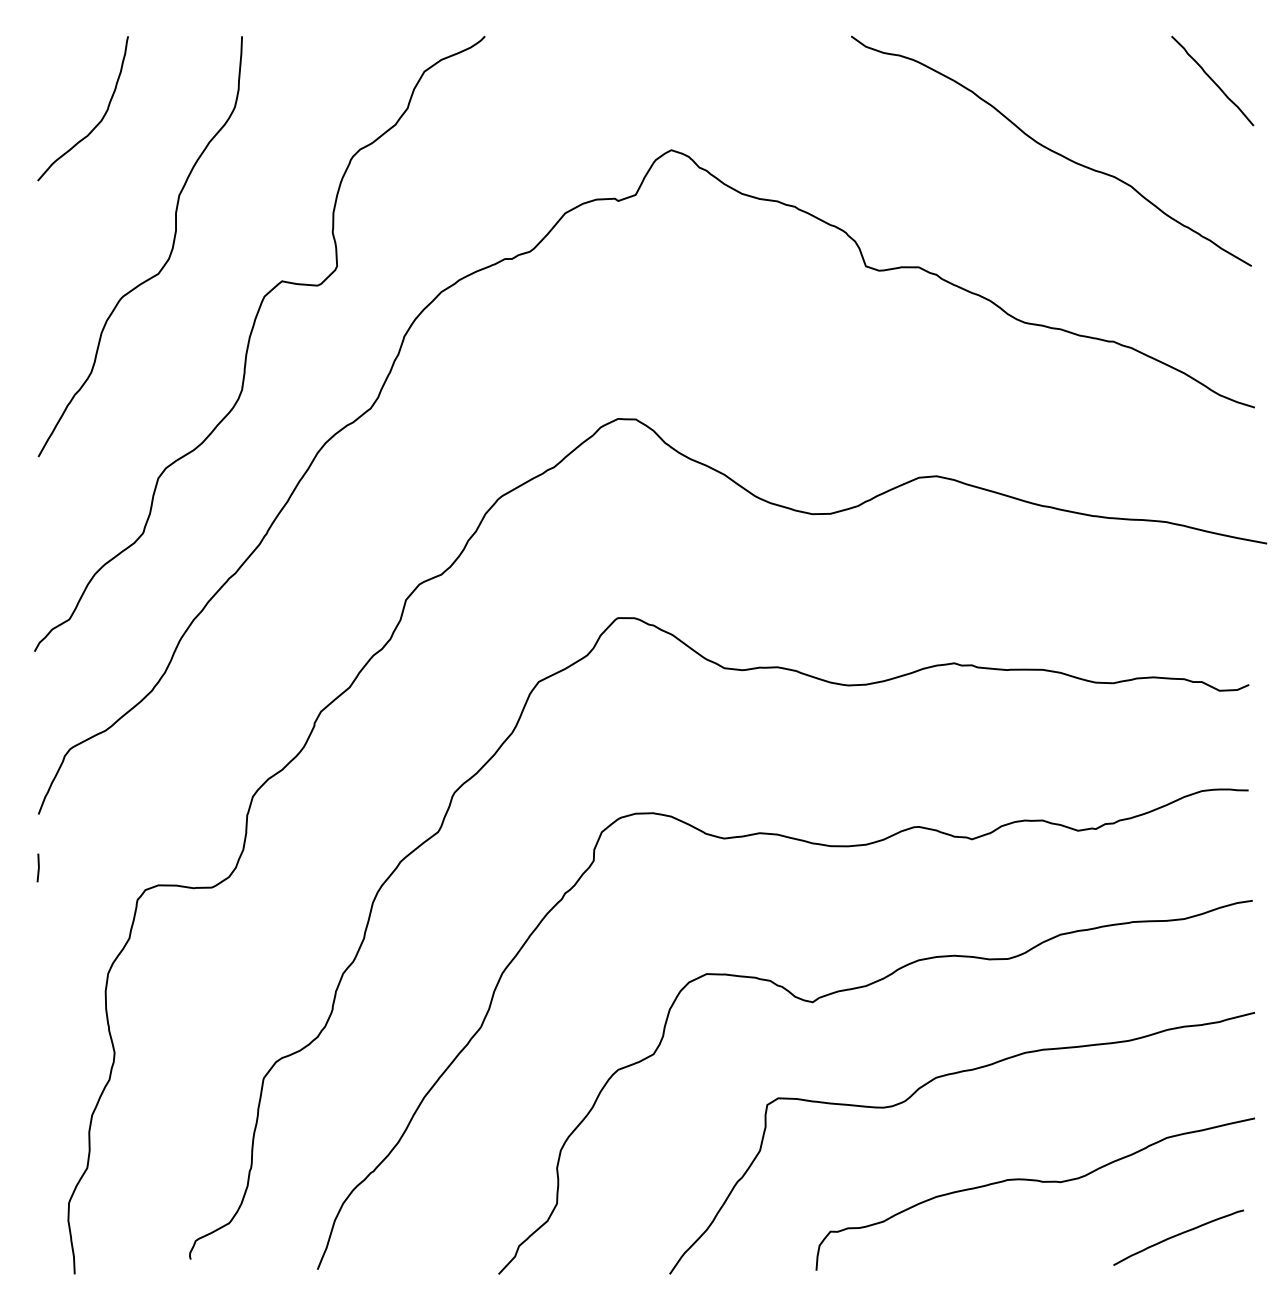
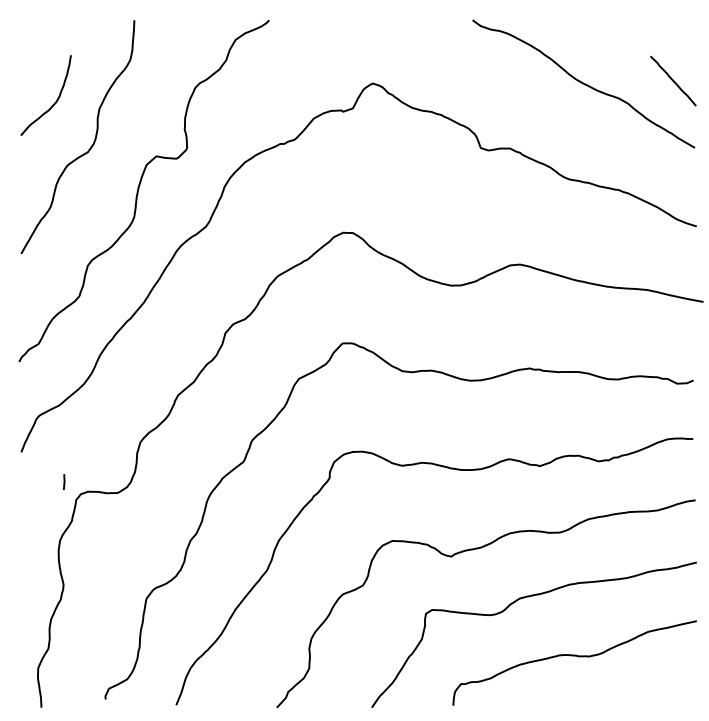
line: (1212, 79) -> (673, 80), moved
curve: (96, 123) -> (53, 103), moved
line: (38, 866) -> (64, 481), moved
curve: (1178, 1236) -> (654, 686), removed

